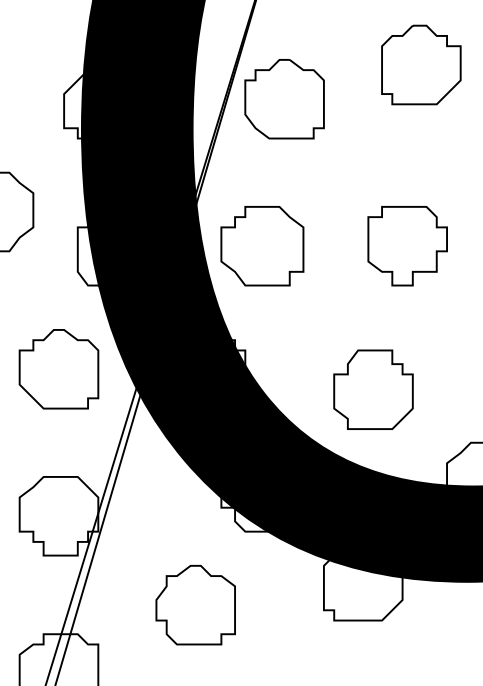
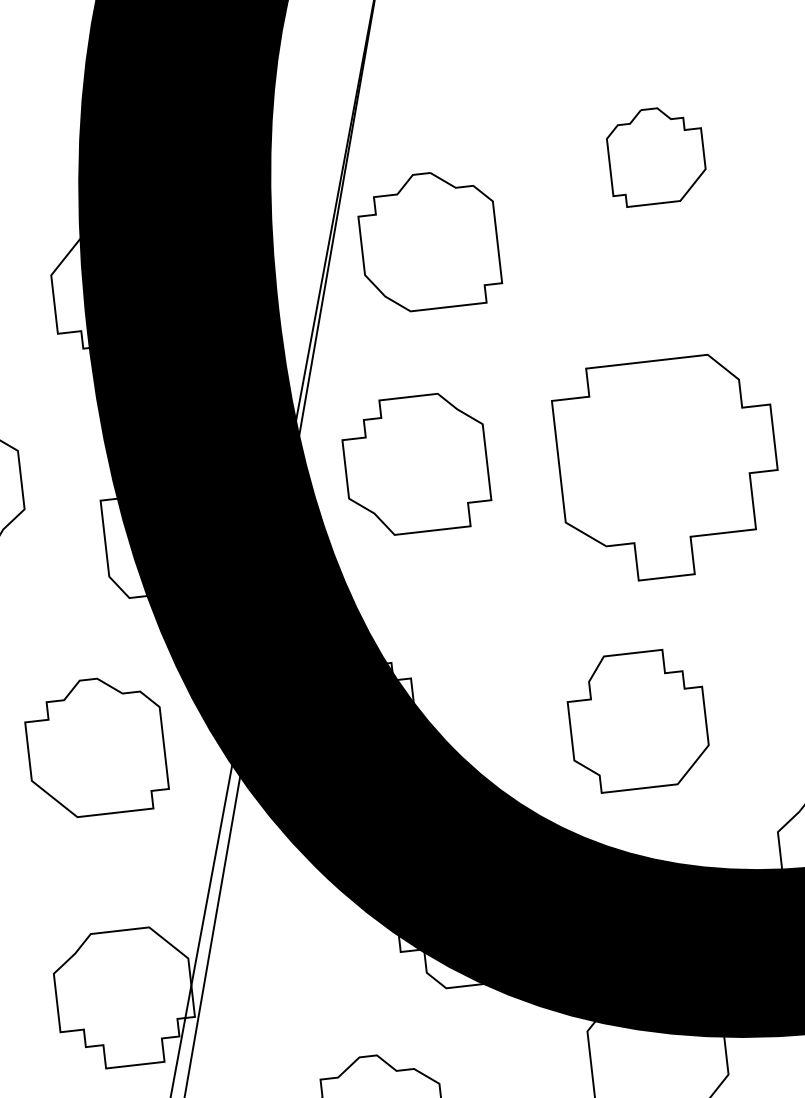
part: (421, 64) -> (656, 155), size x0.7
part: (262, 246) -> (416, 464), moved
part: (407, 246) -> (668, 469), size x1.6

